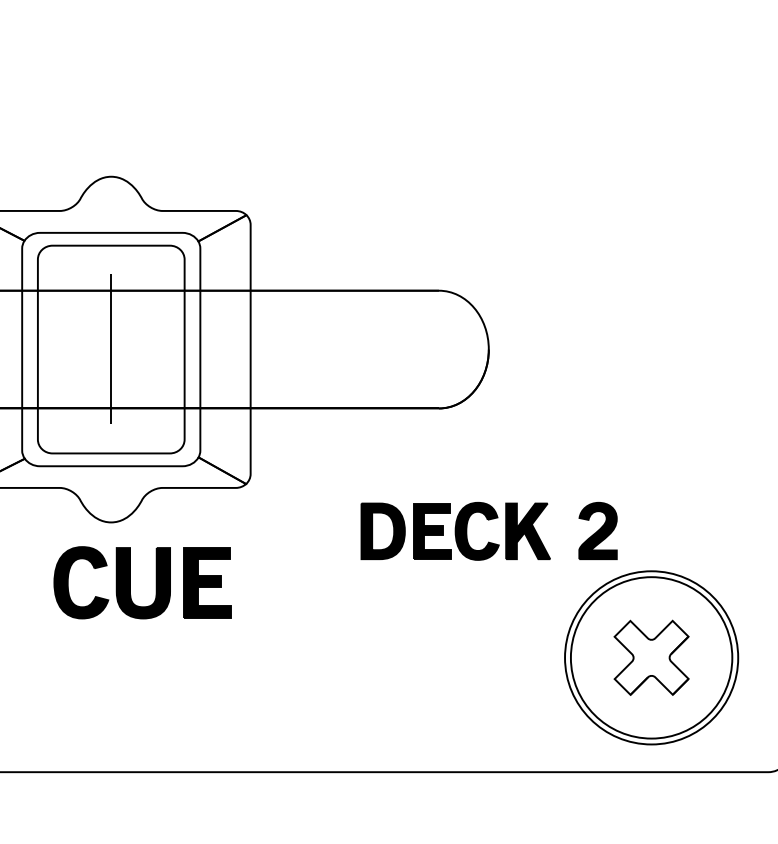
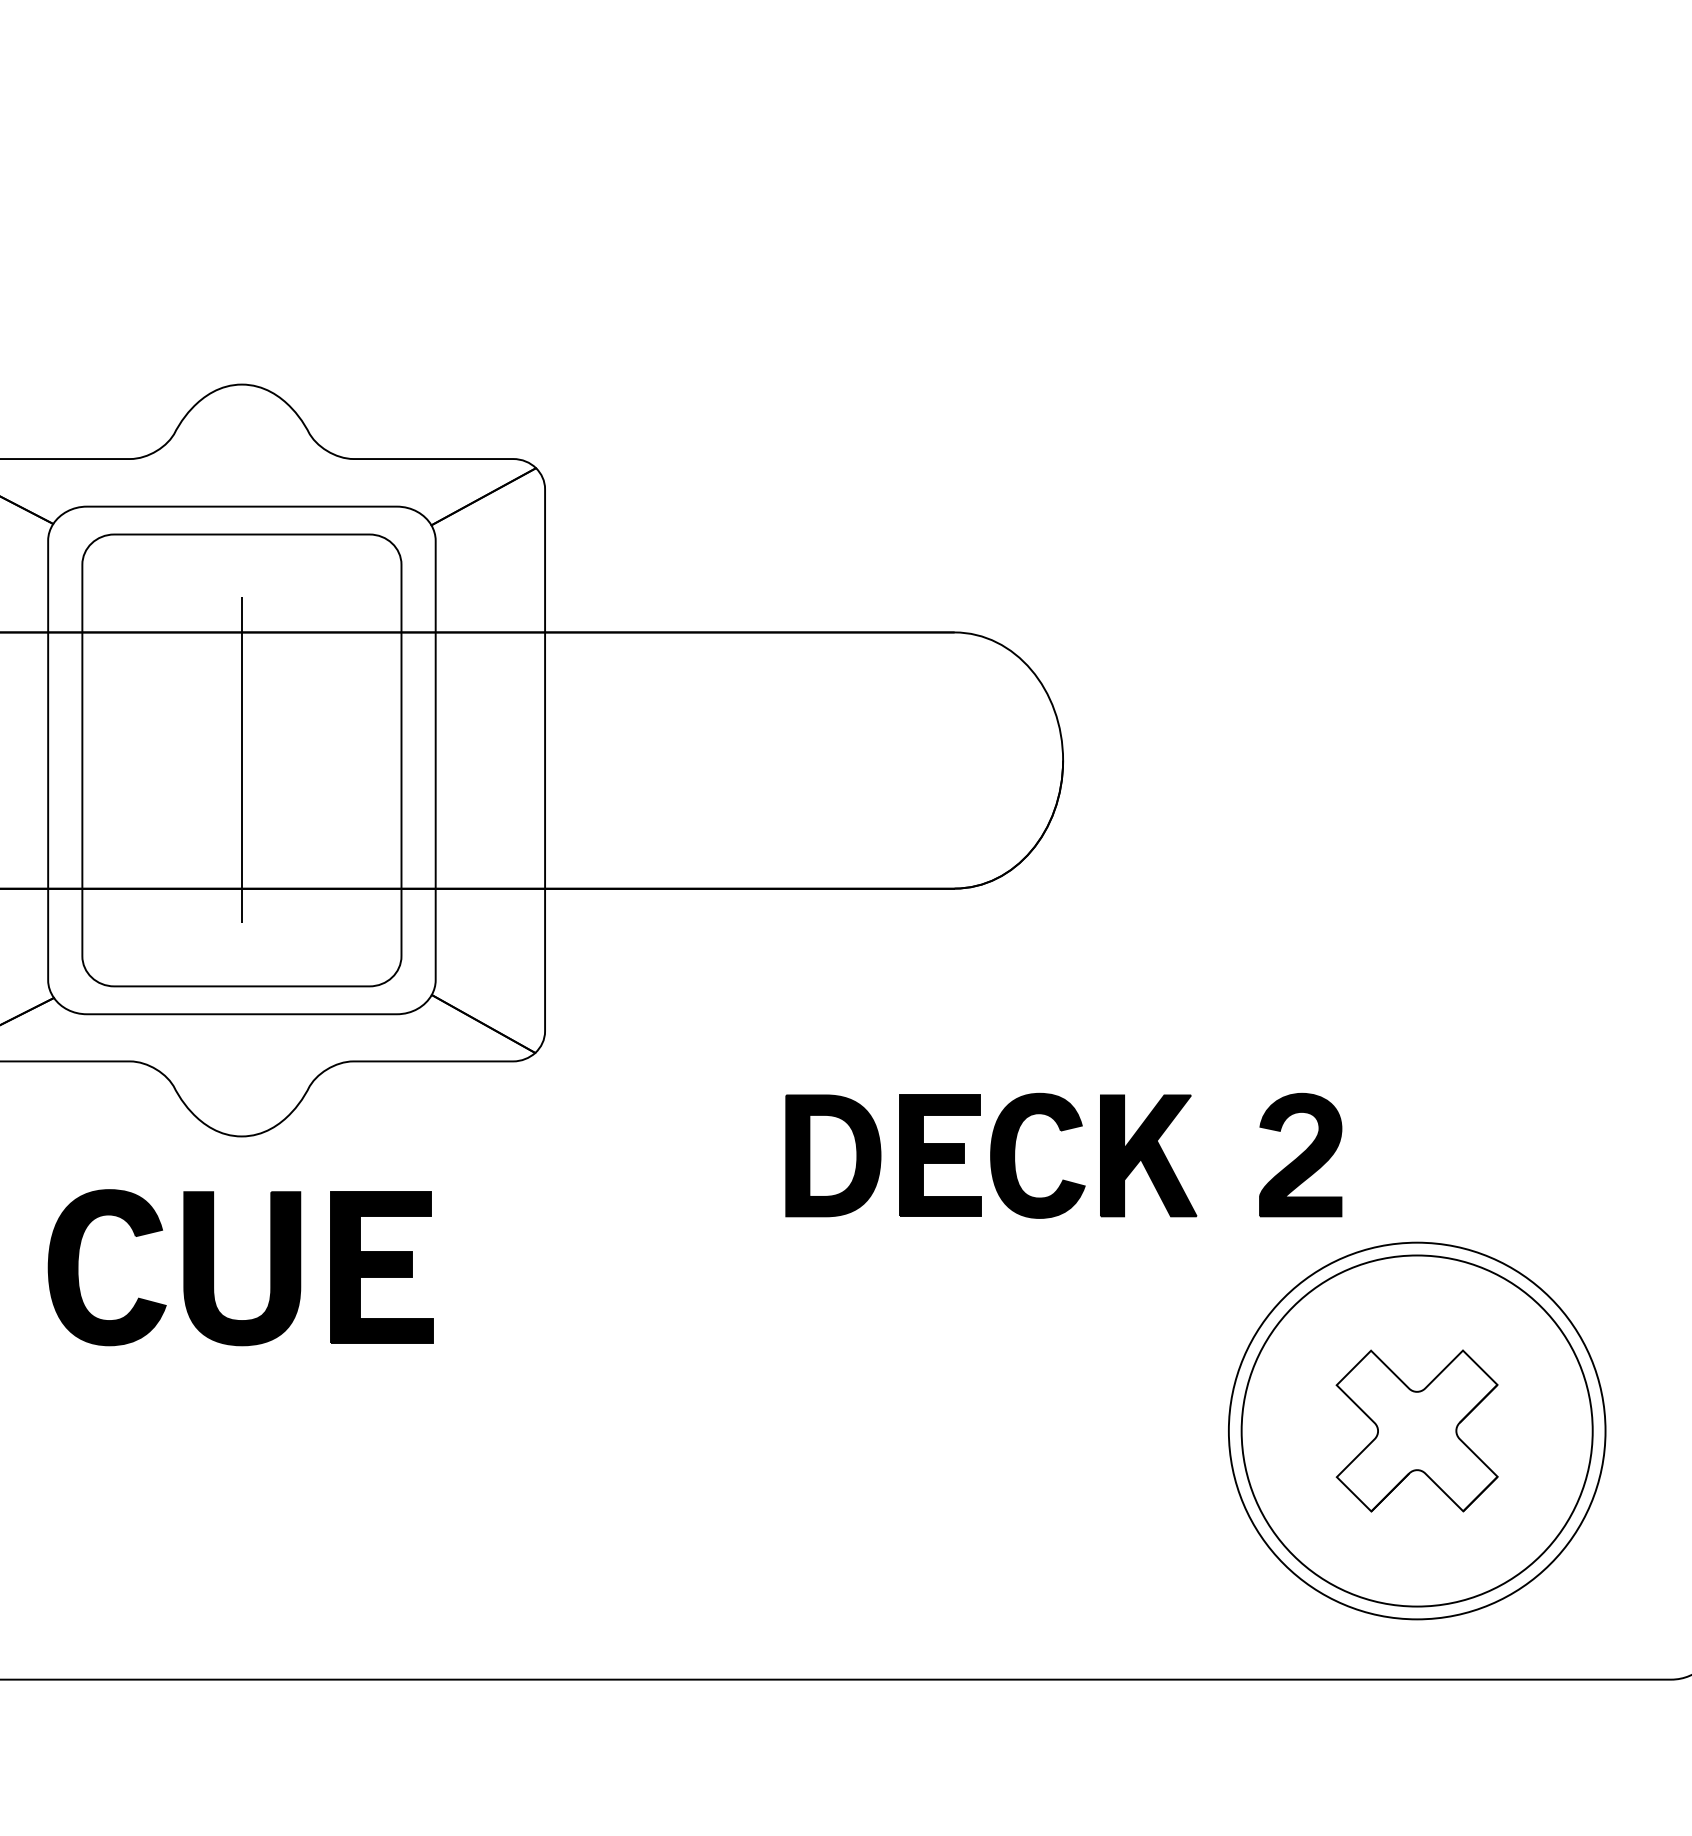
part: (130, 582) -> (214, 1267), moved

